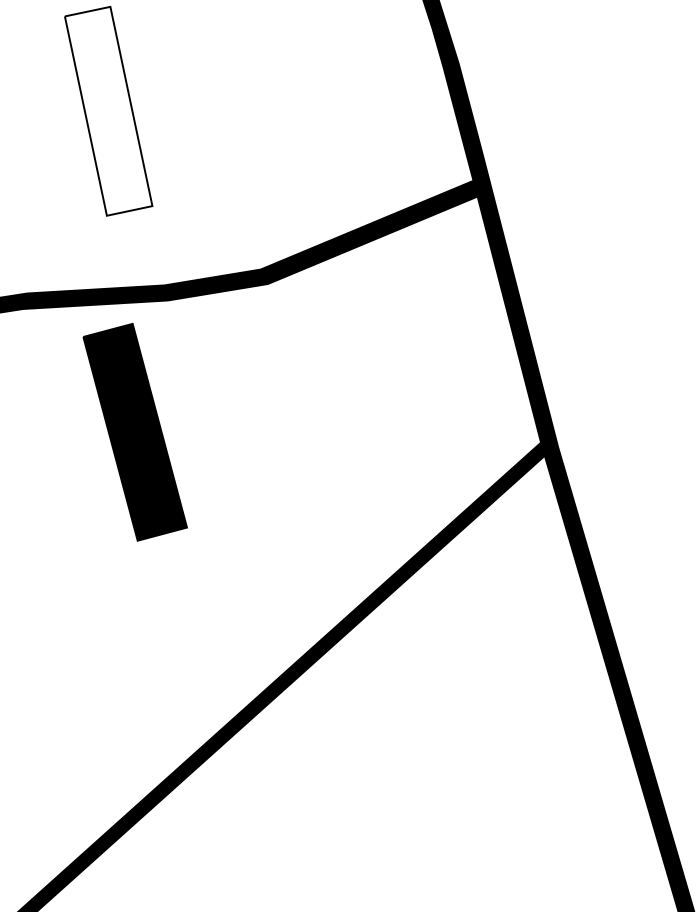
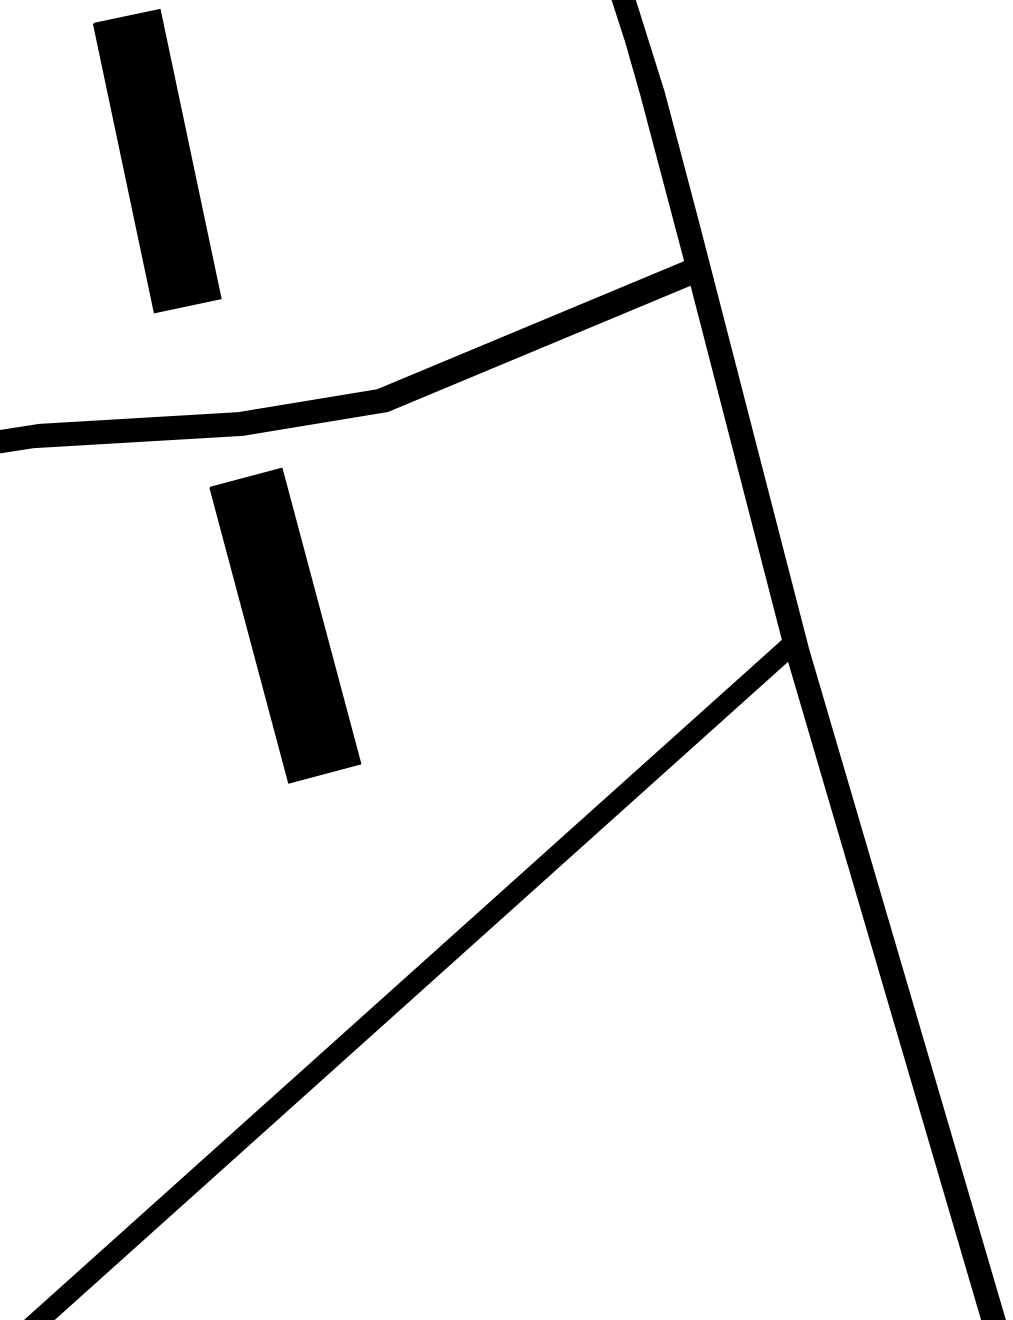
fill: (108, 110) -> (156, 159), added
part: (134, 432) -> (284, 625), moved

